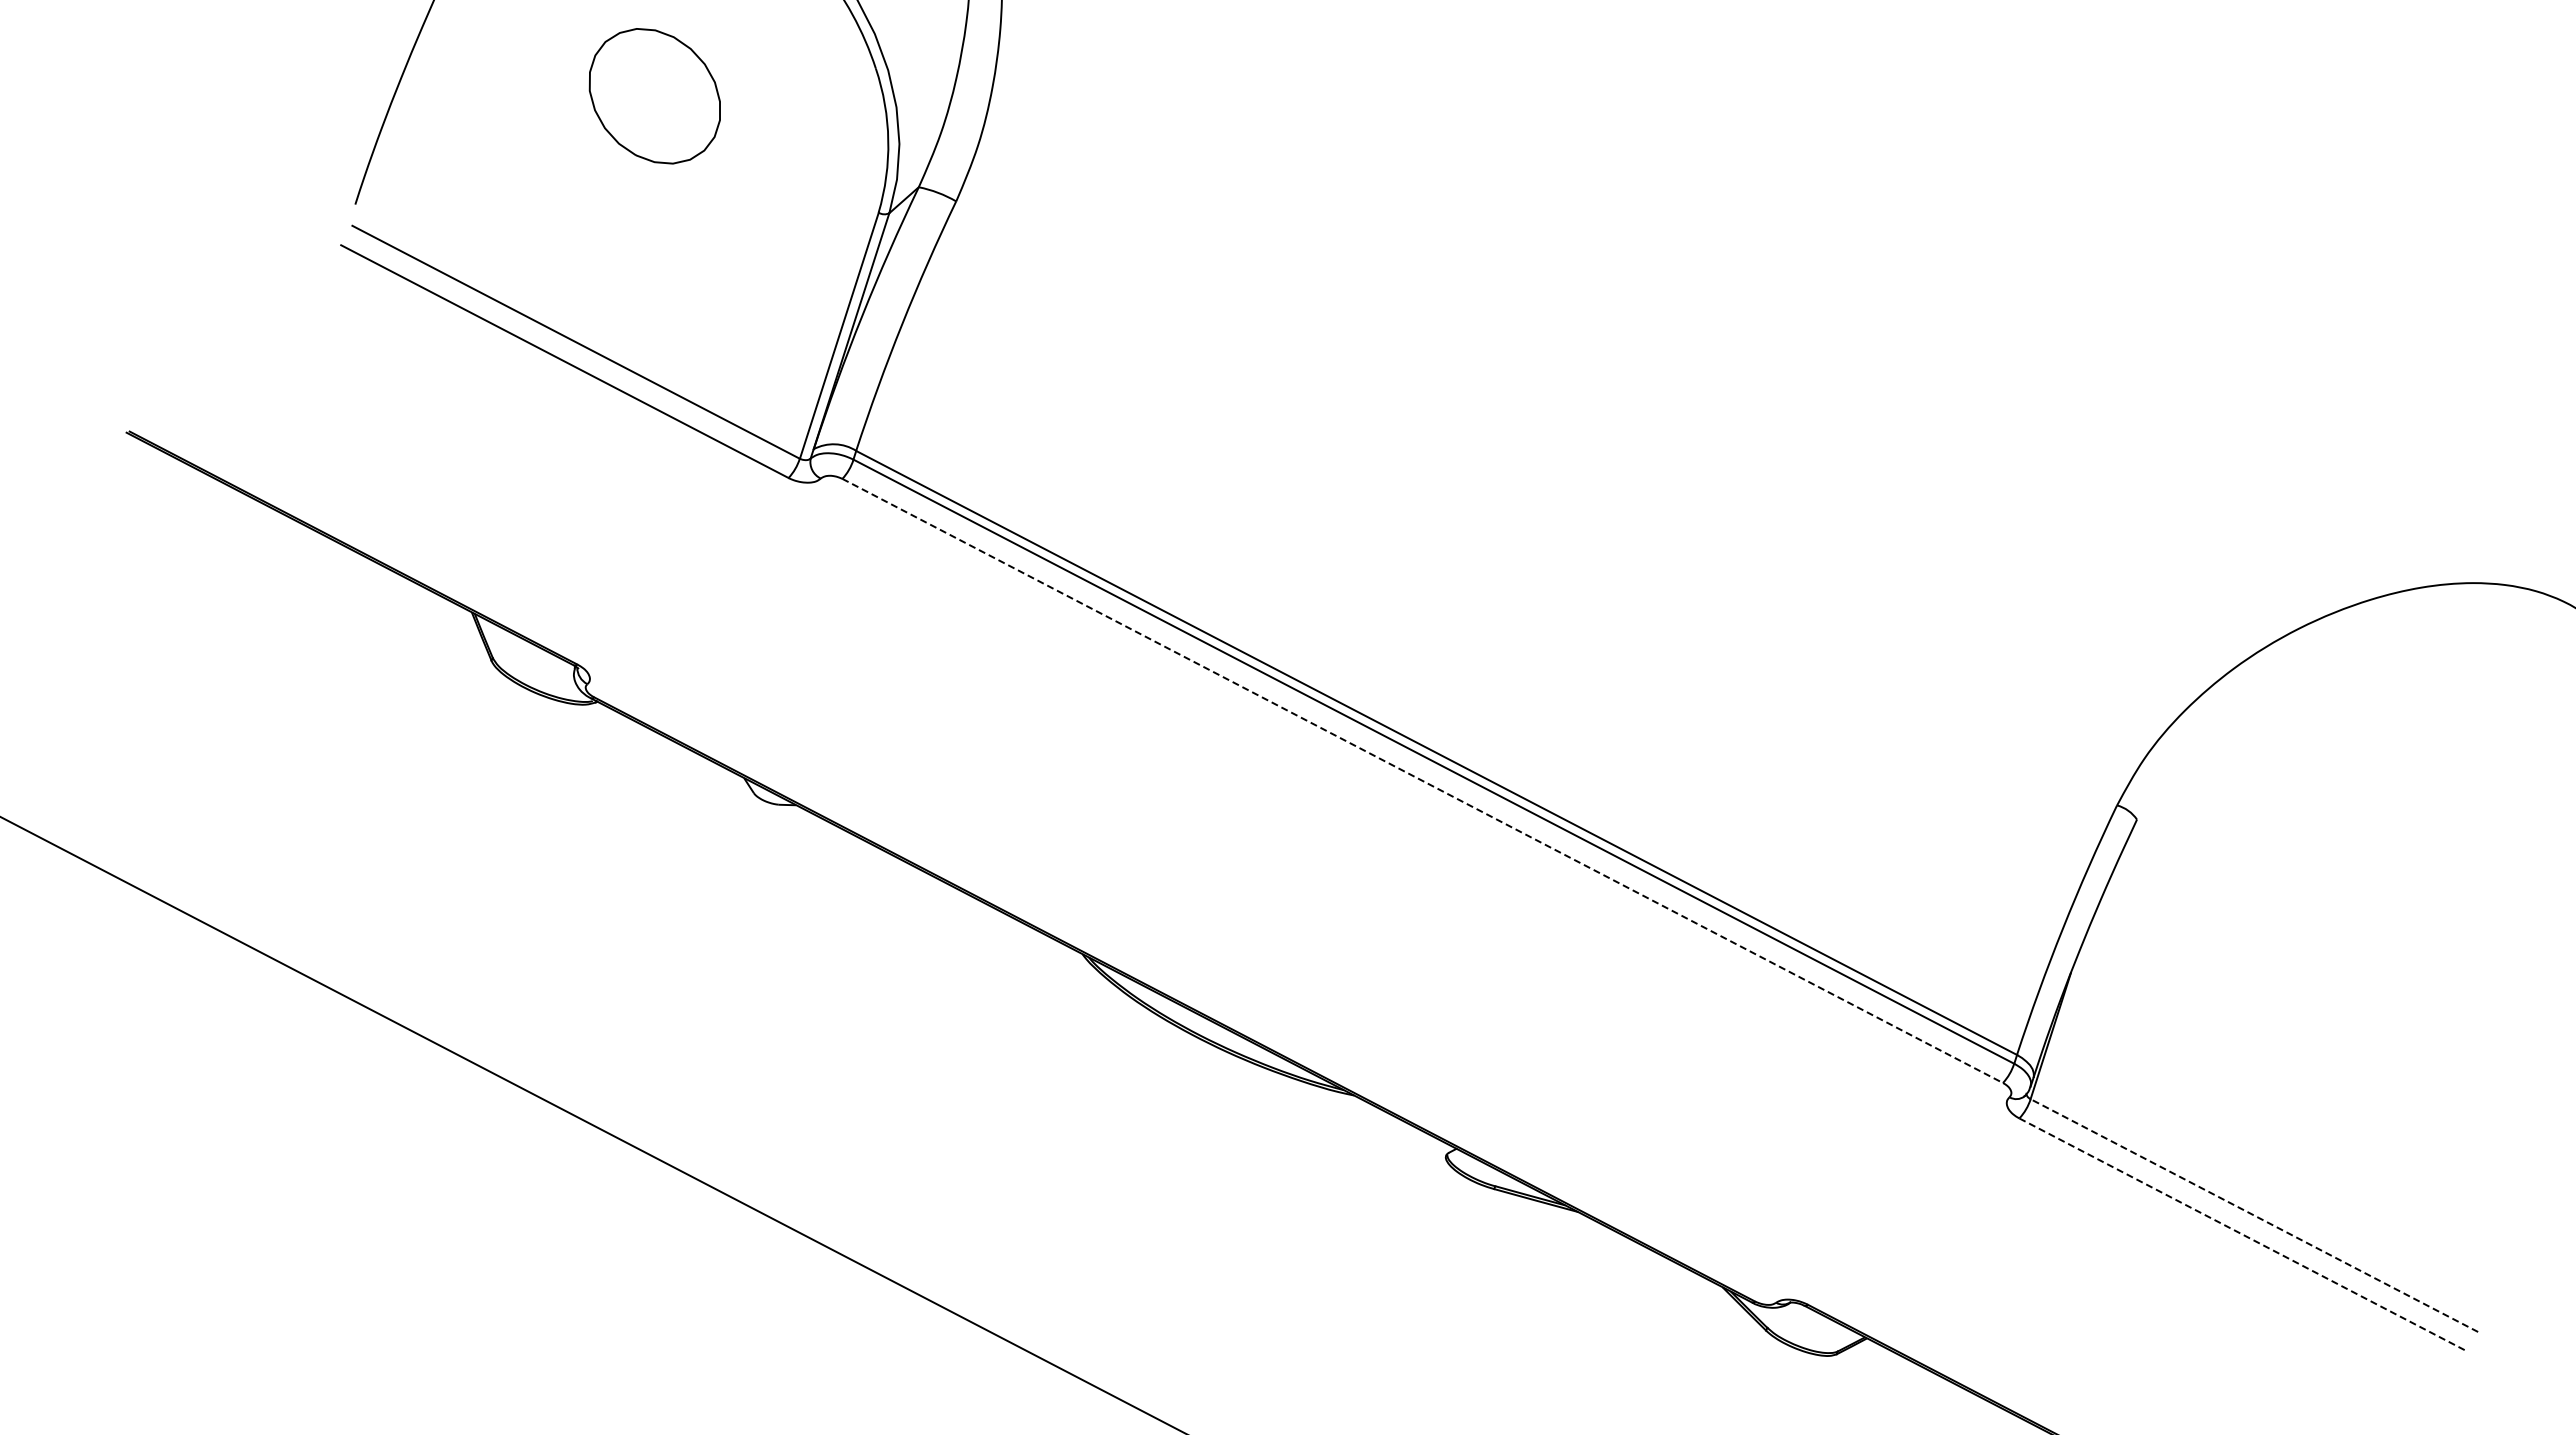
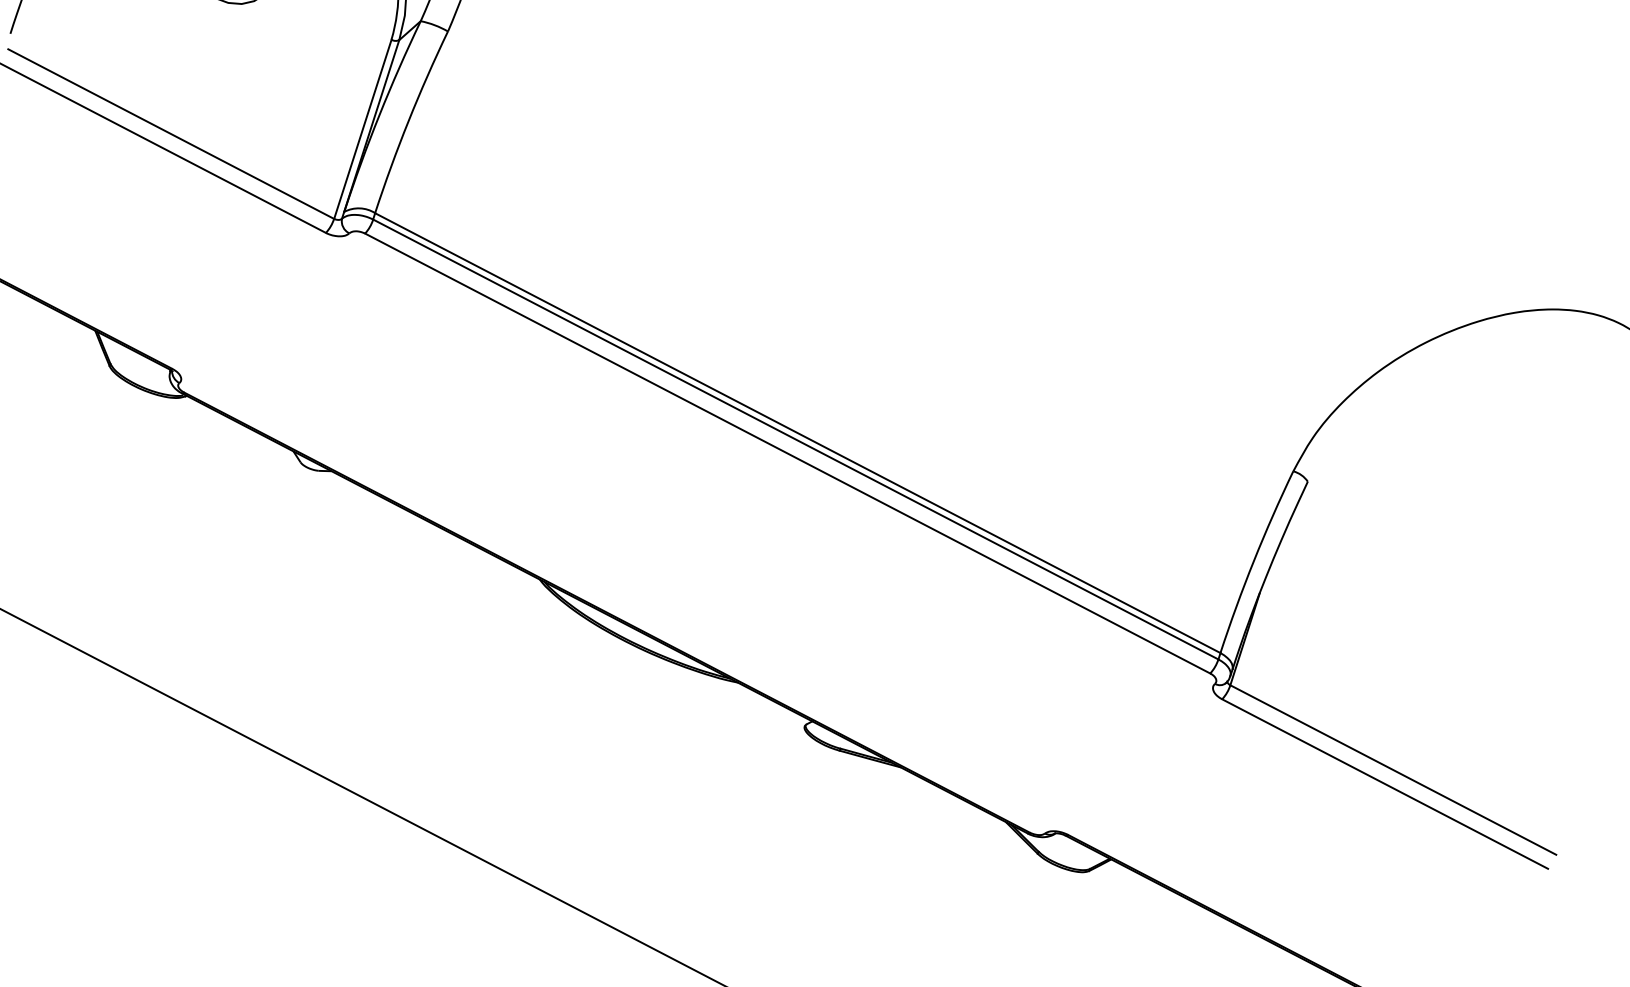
line: (1423, 781) -> (788, 453), dashed -> solid
line: (2253, 1215) -> (1392, 769), dashed -> solid
line: (2243, 1235) -> (1385, 784), dashed -> solid

